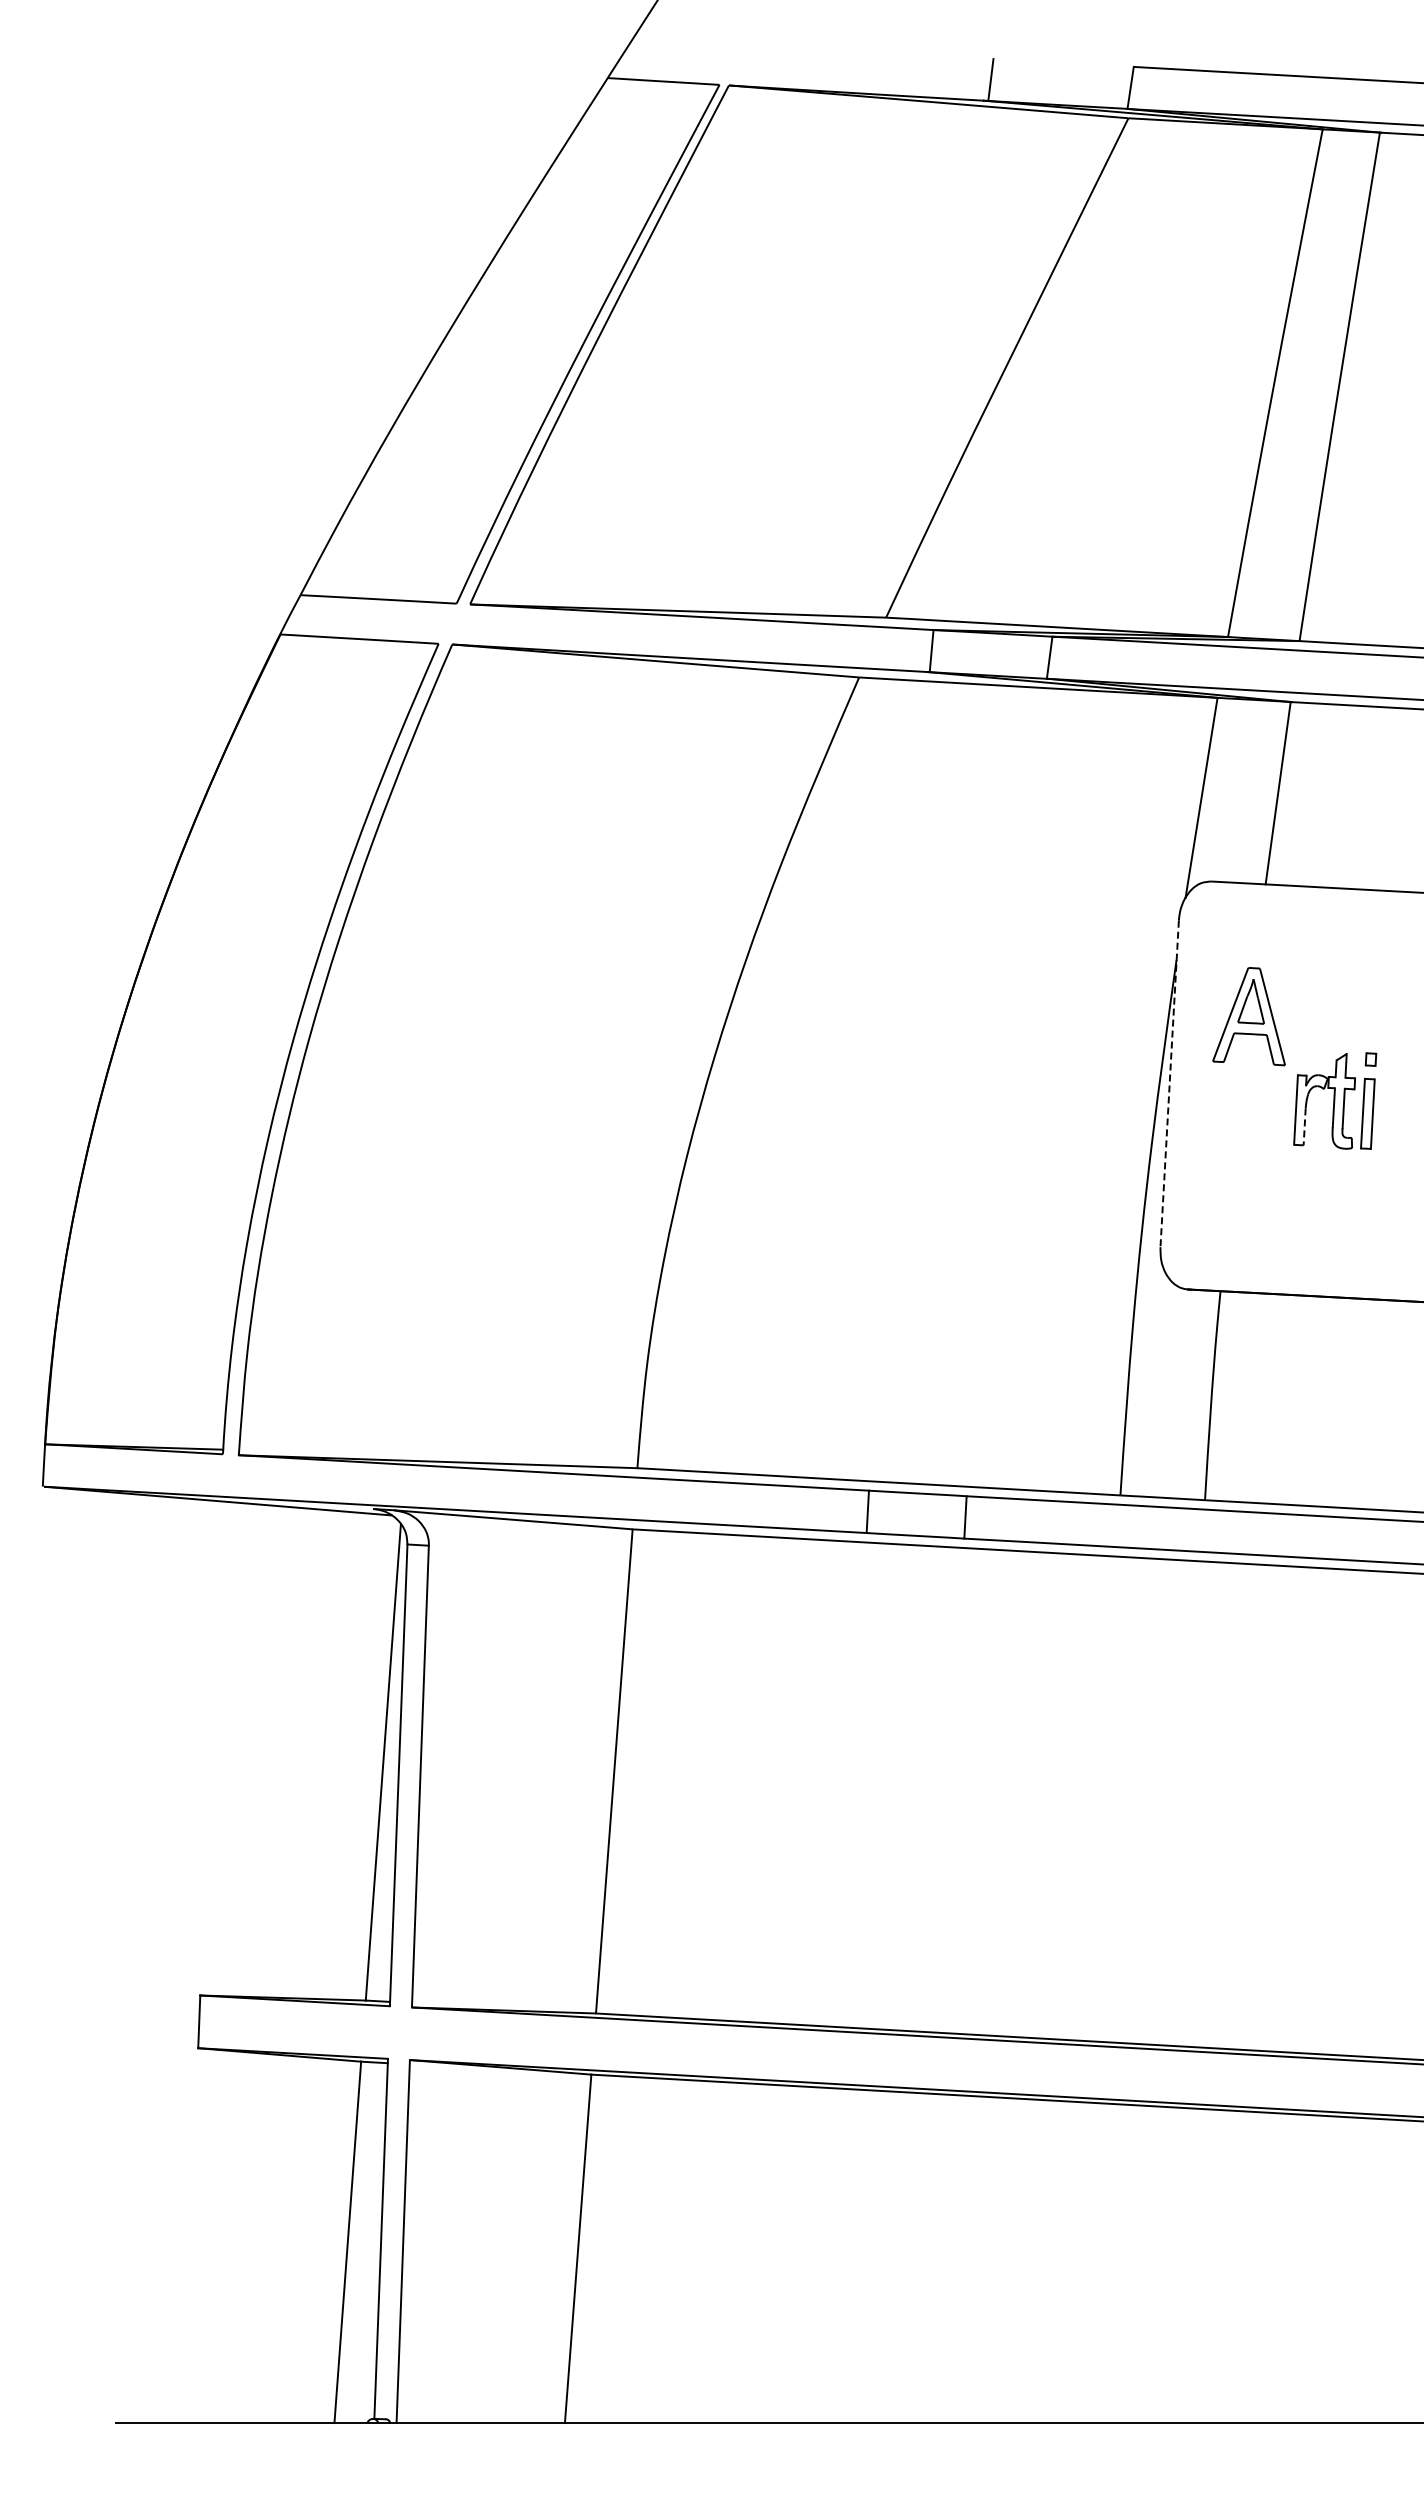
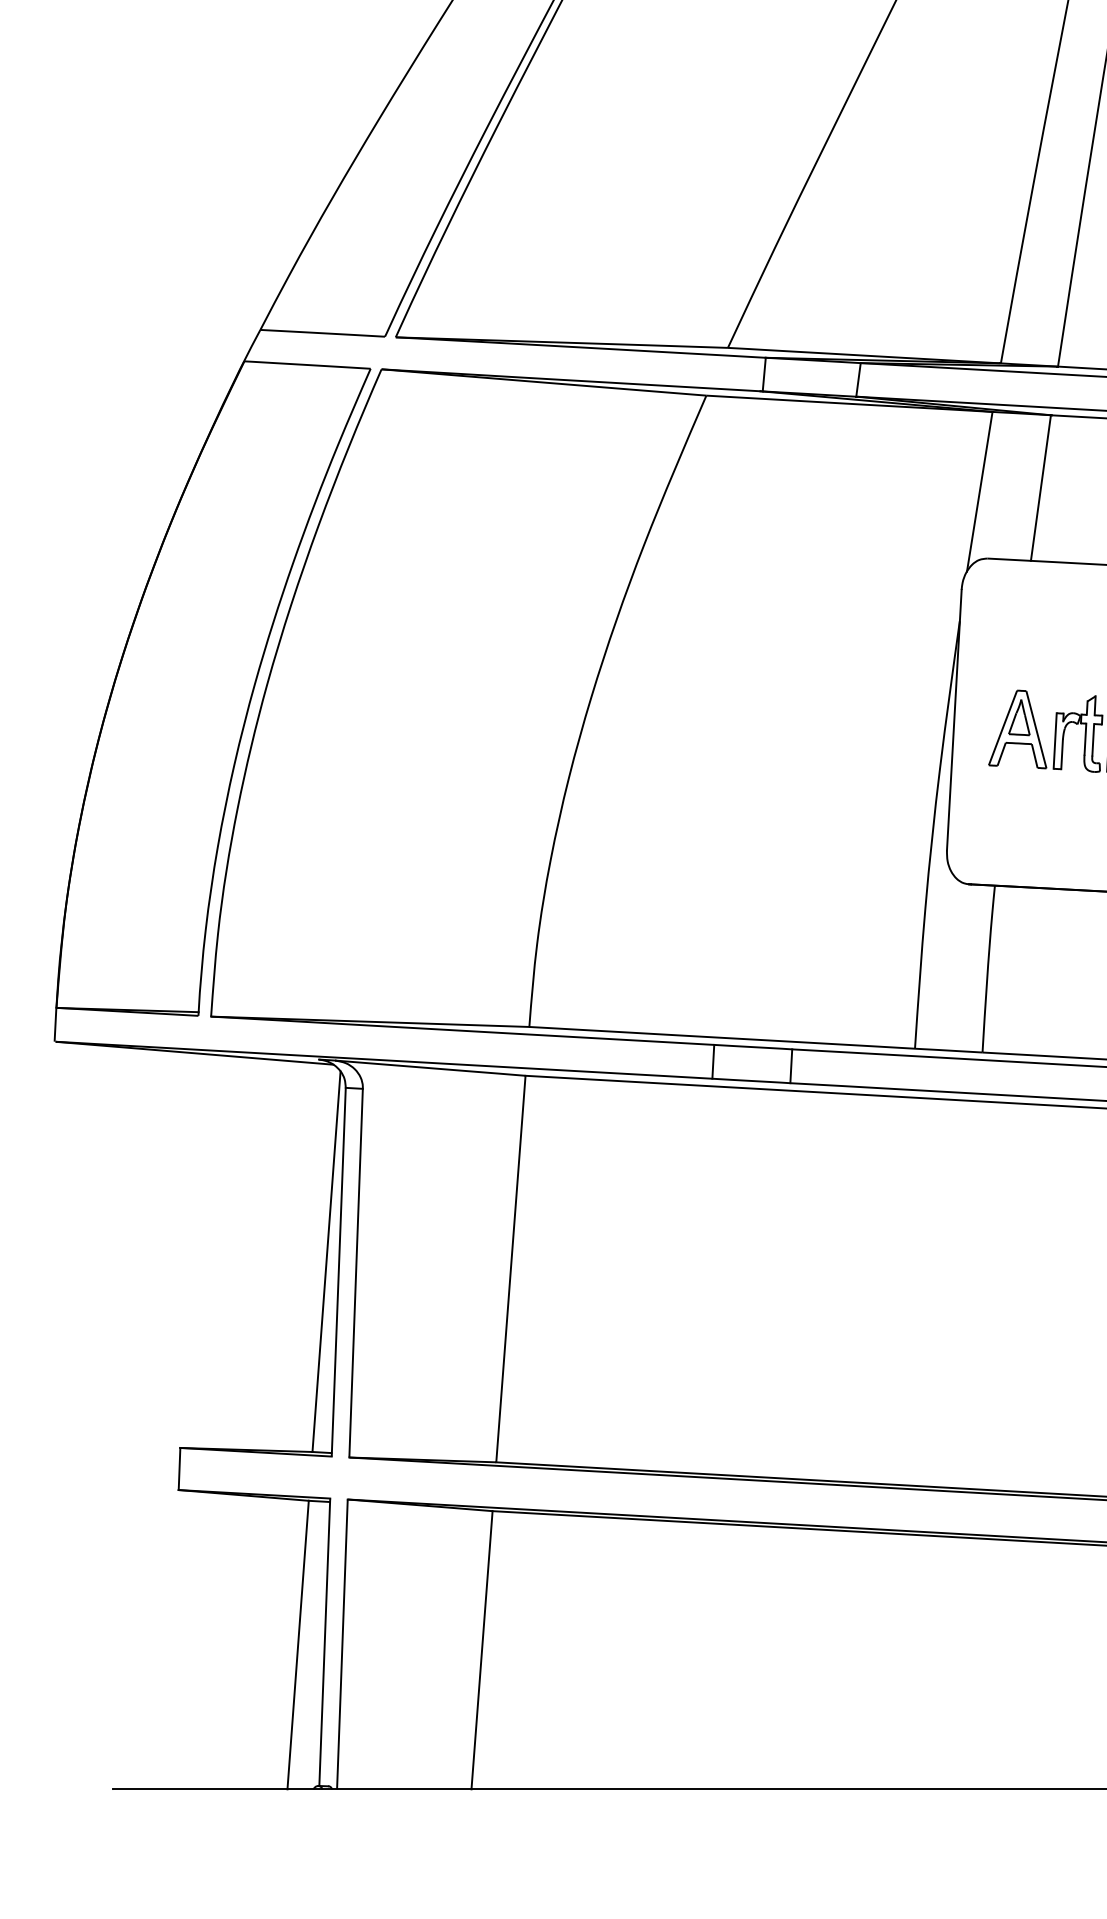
part: (1248, 1016) -> (1017, 729), moved
line: (1169, 1084) -> (954, 720), dashed -> solid
line: (1304, 1127) -> (1061, 754), dashed -> solid

